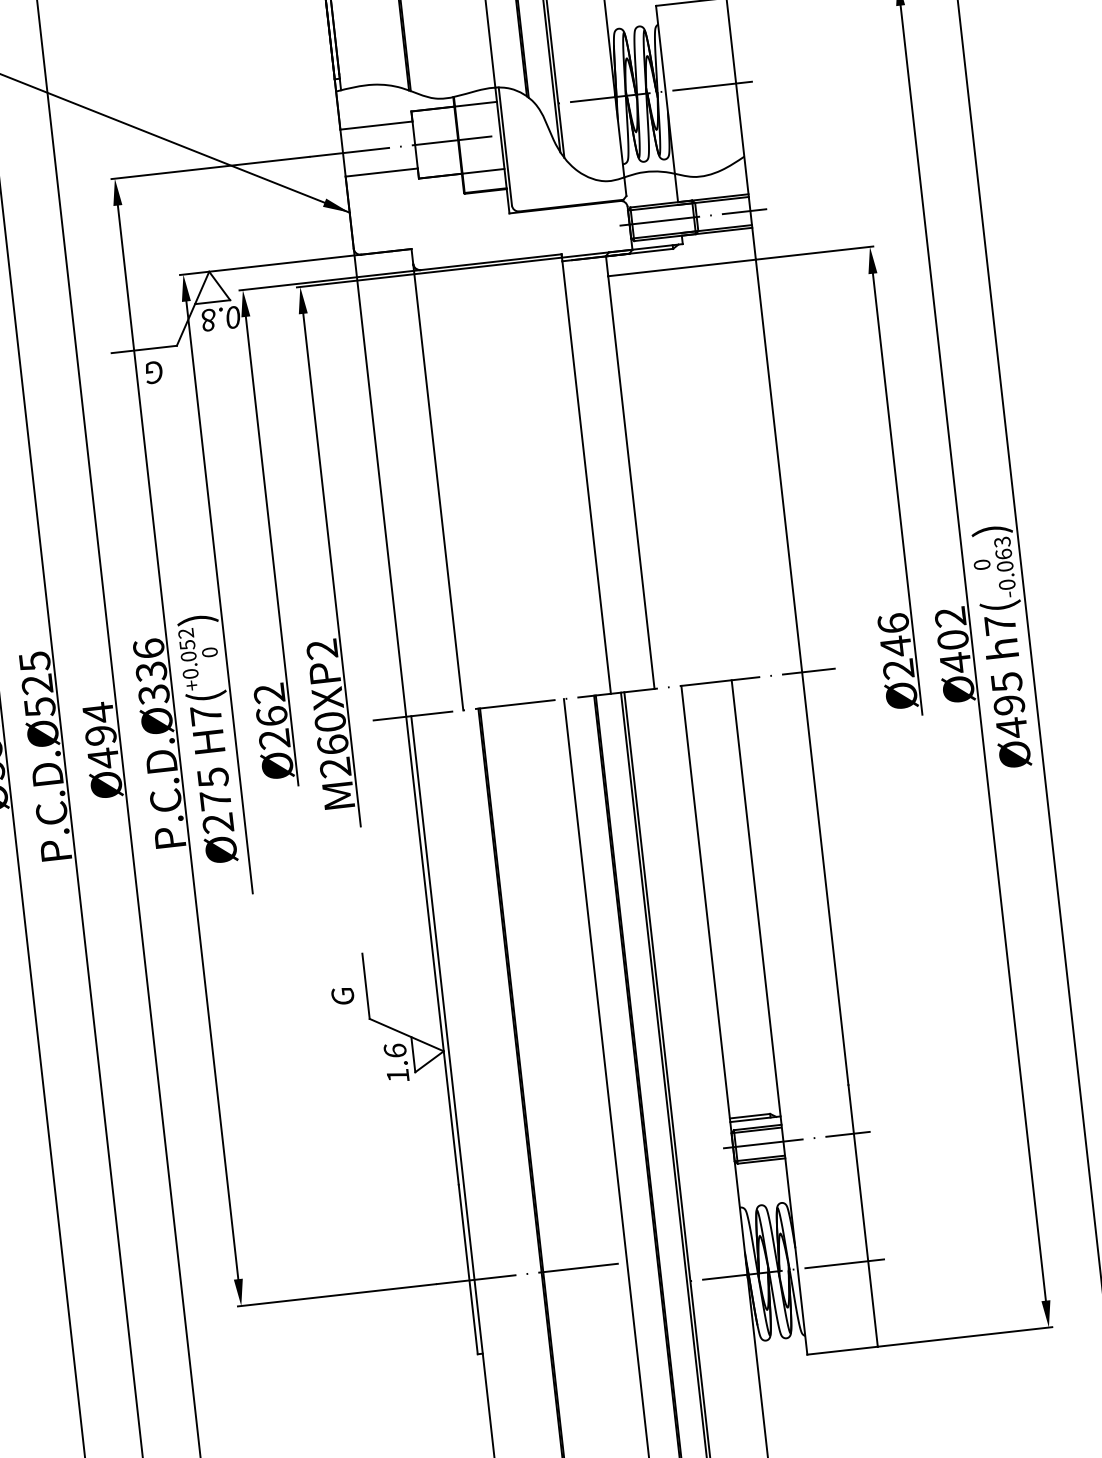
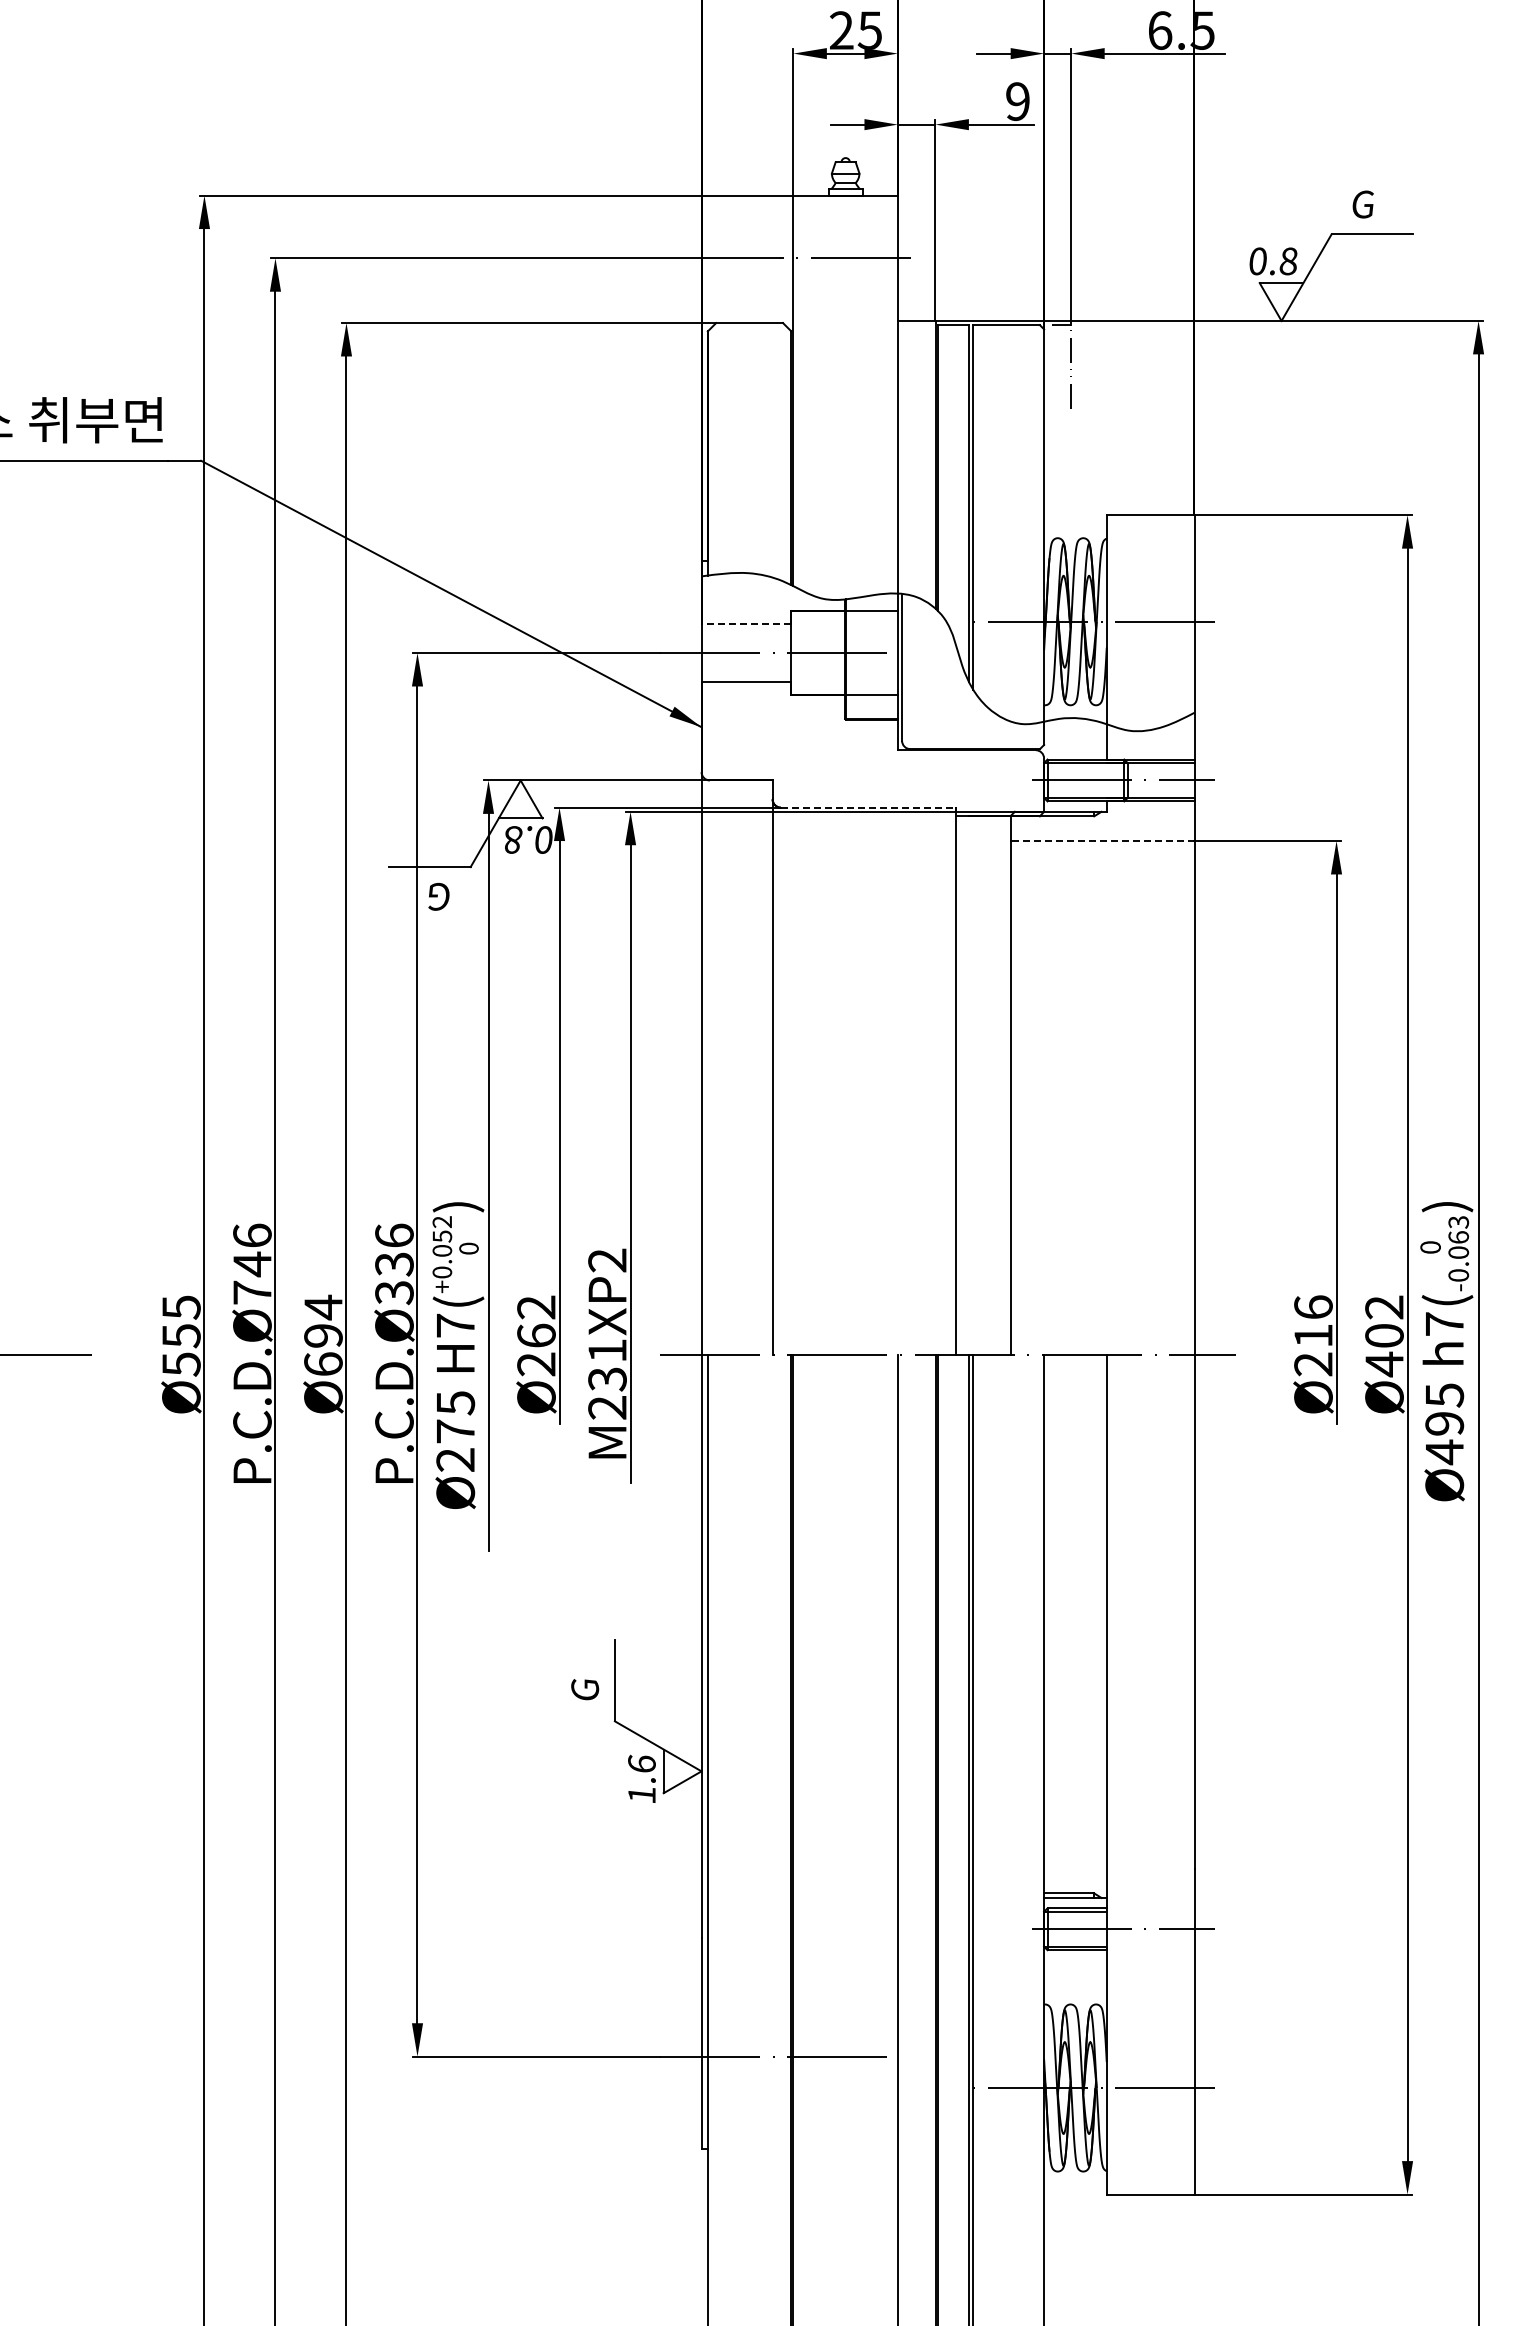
line: (376, 125) -> (746, 623), solid -> dashed
line: (491, 262) -> (868, 807), solid -> dashed
line: (682, 268) -> (1102, 841), solid -> dashed
text: (895, 646) -> (1313, 1335), Ø246 -> Ø216
text: (37, 684) -> (252, 1264), P.C.D.Ø525 -> P.C.D.Ø746
text: (331, 733) -> (607, 1365), M260XP2 -> M231XP2
text: (103, 758) -> (323, 1364), Ø494 -> Ø694

